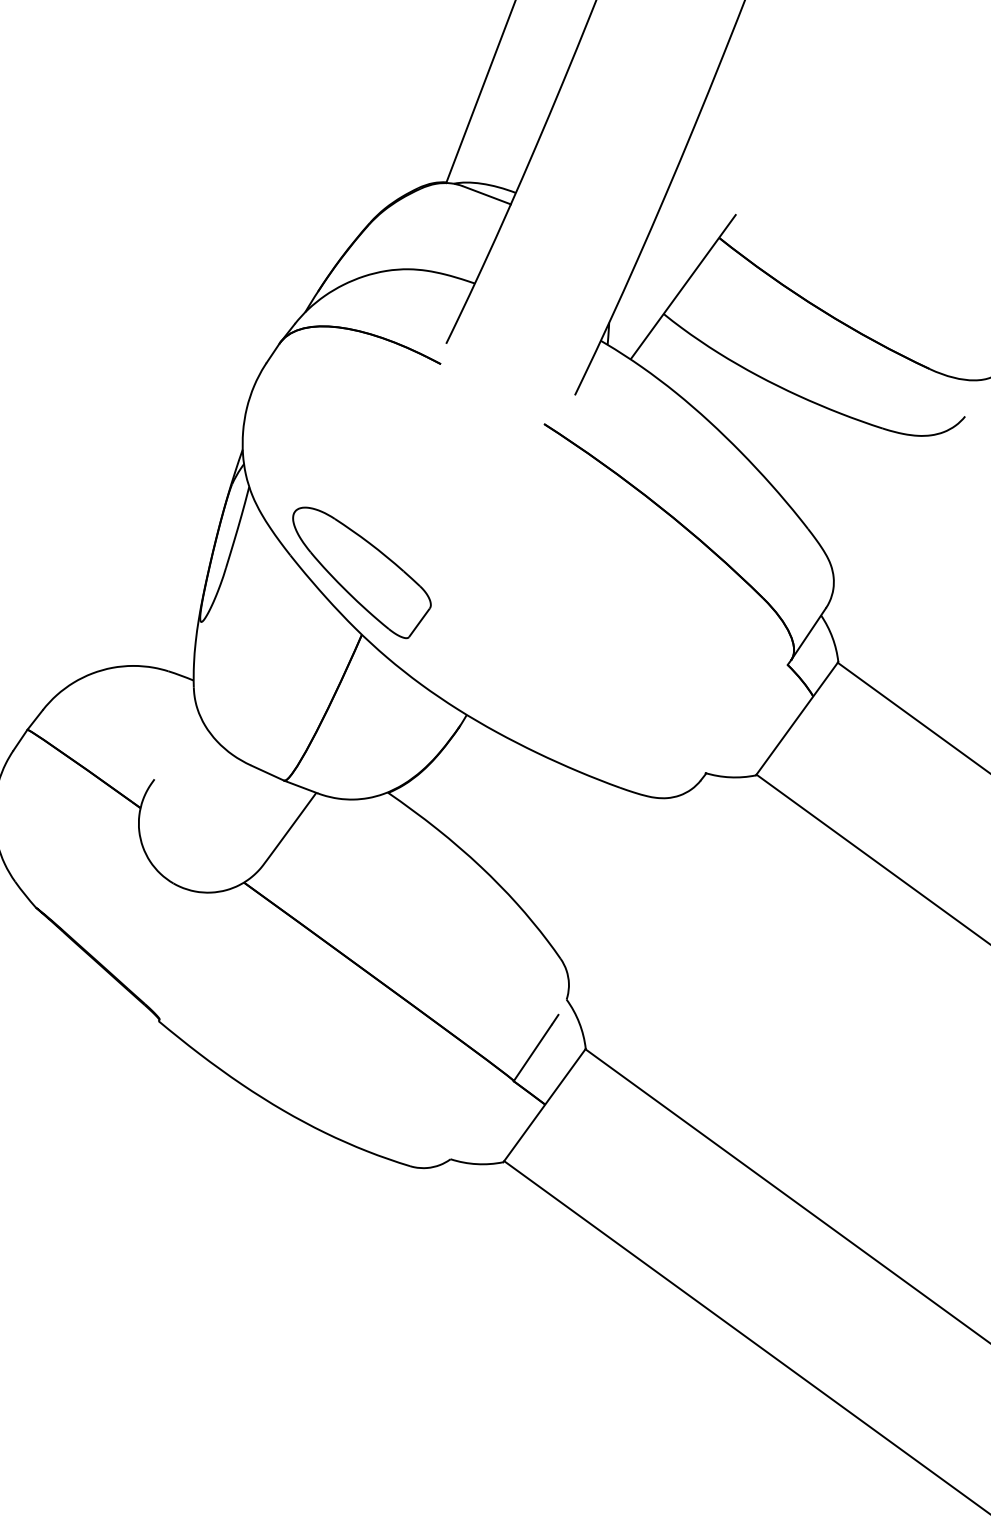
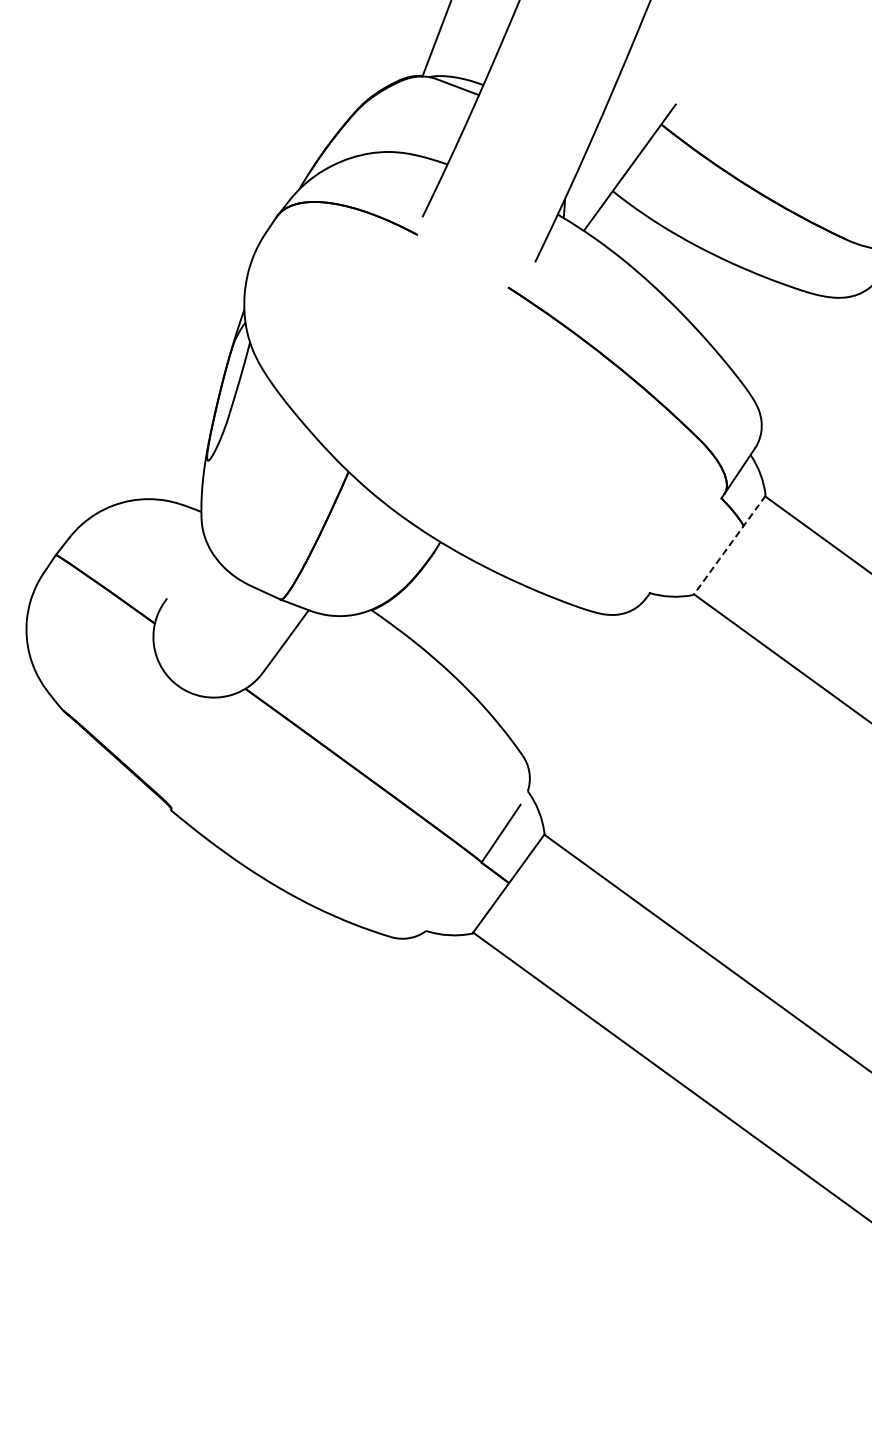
part: (361, 572) -> (348, 417), removed
line: (797, 718) -> (729, 545), solid -> dashed

